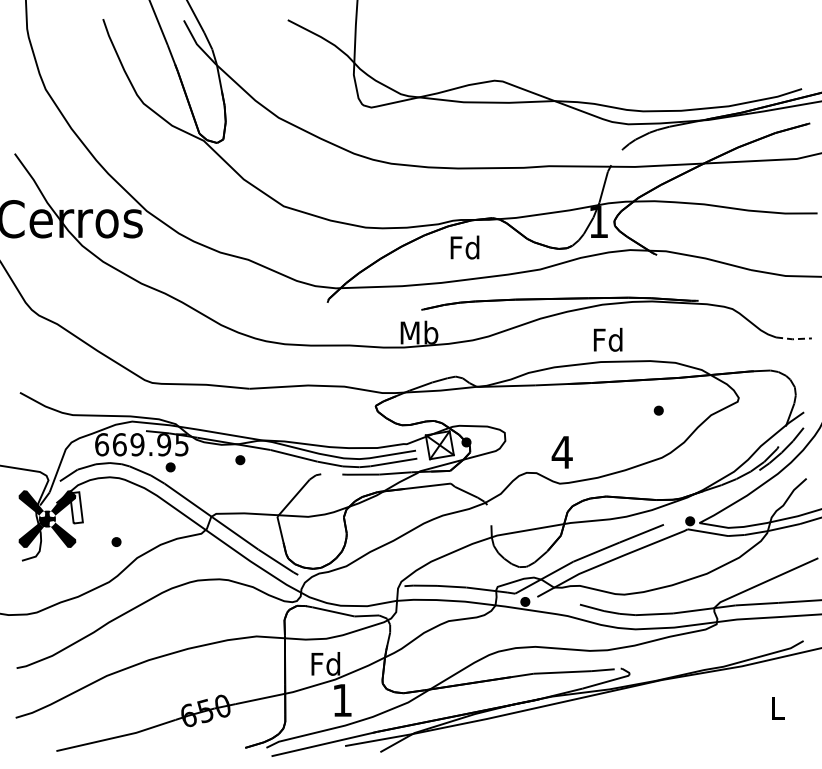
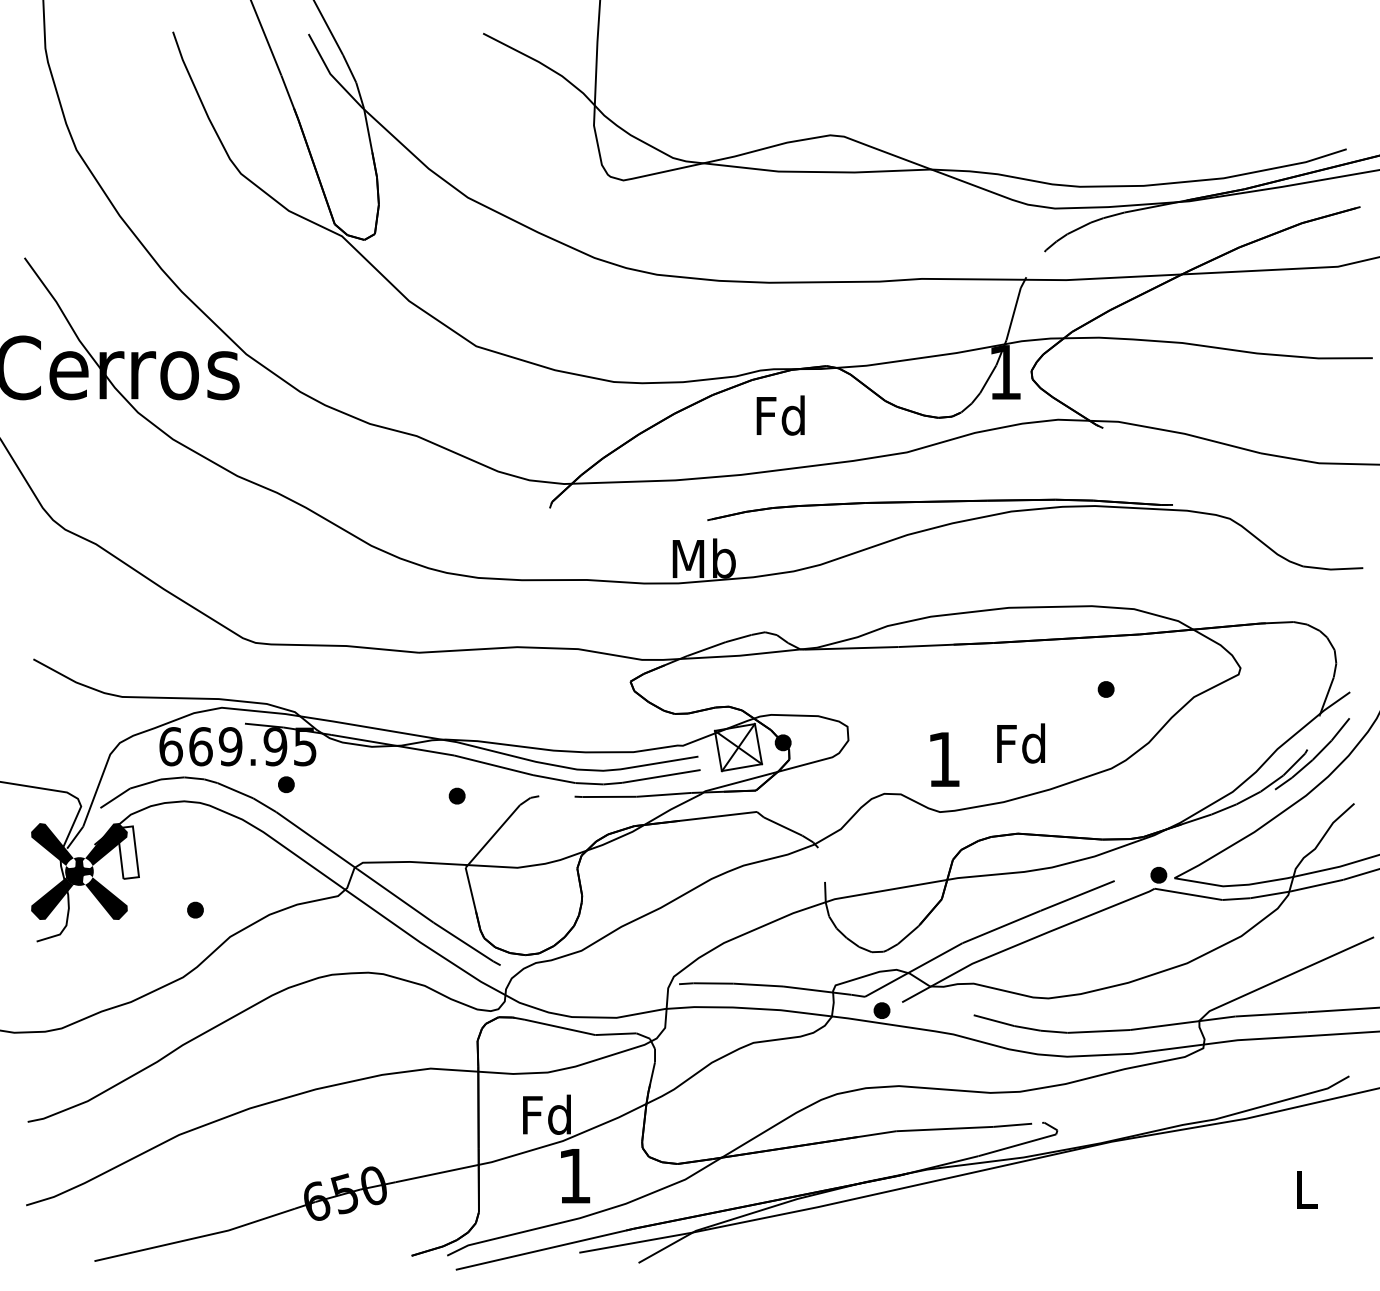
text: (608, 339) -> (1021, 742), moved
line: (793, 339) -> (1332, 569), dashed -> solid
text: (561, 452) -> (942, 759), 4 -> 1
part: (240, 460) -> (457, 796), moved

